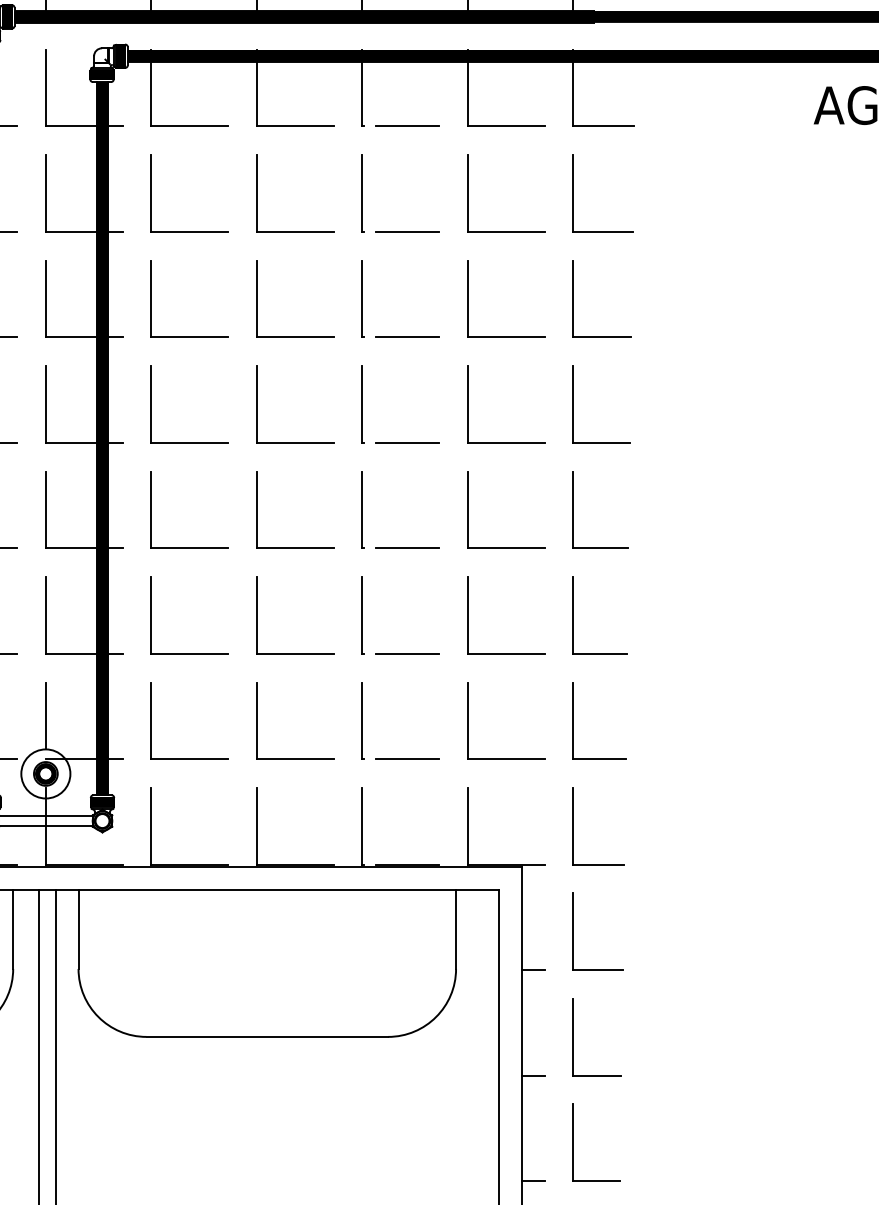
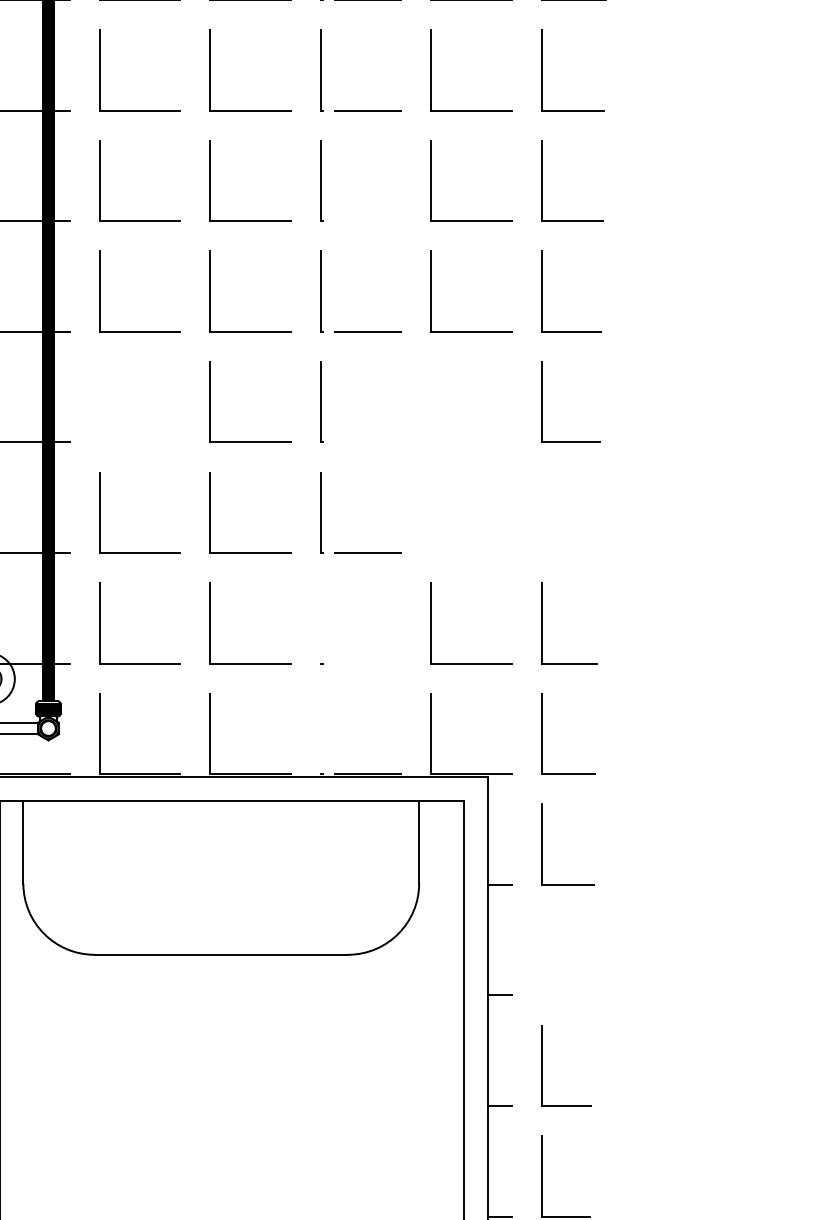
line: (407, 337) -> (368, 221), removed
part: (151, 509) -> (99, 401), removed
part: (468, 509) -> (432, 401), removed
line: (407, 548) -> (368, 442), removed
part: (468, 615) -> (432, 512), removed
part: (573, 615) -> (542, 512), removed
line: (362, 720) -> (321, 623), removed
line: (407, 758) -> (368, 662), removed
line: (362, 825) -> (321, 733), removed
part: (573, 1037) -> (542, 955), removed

